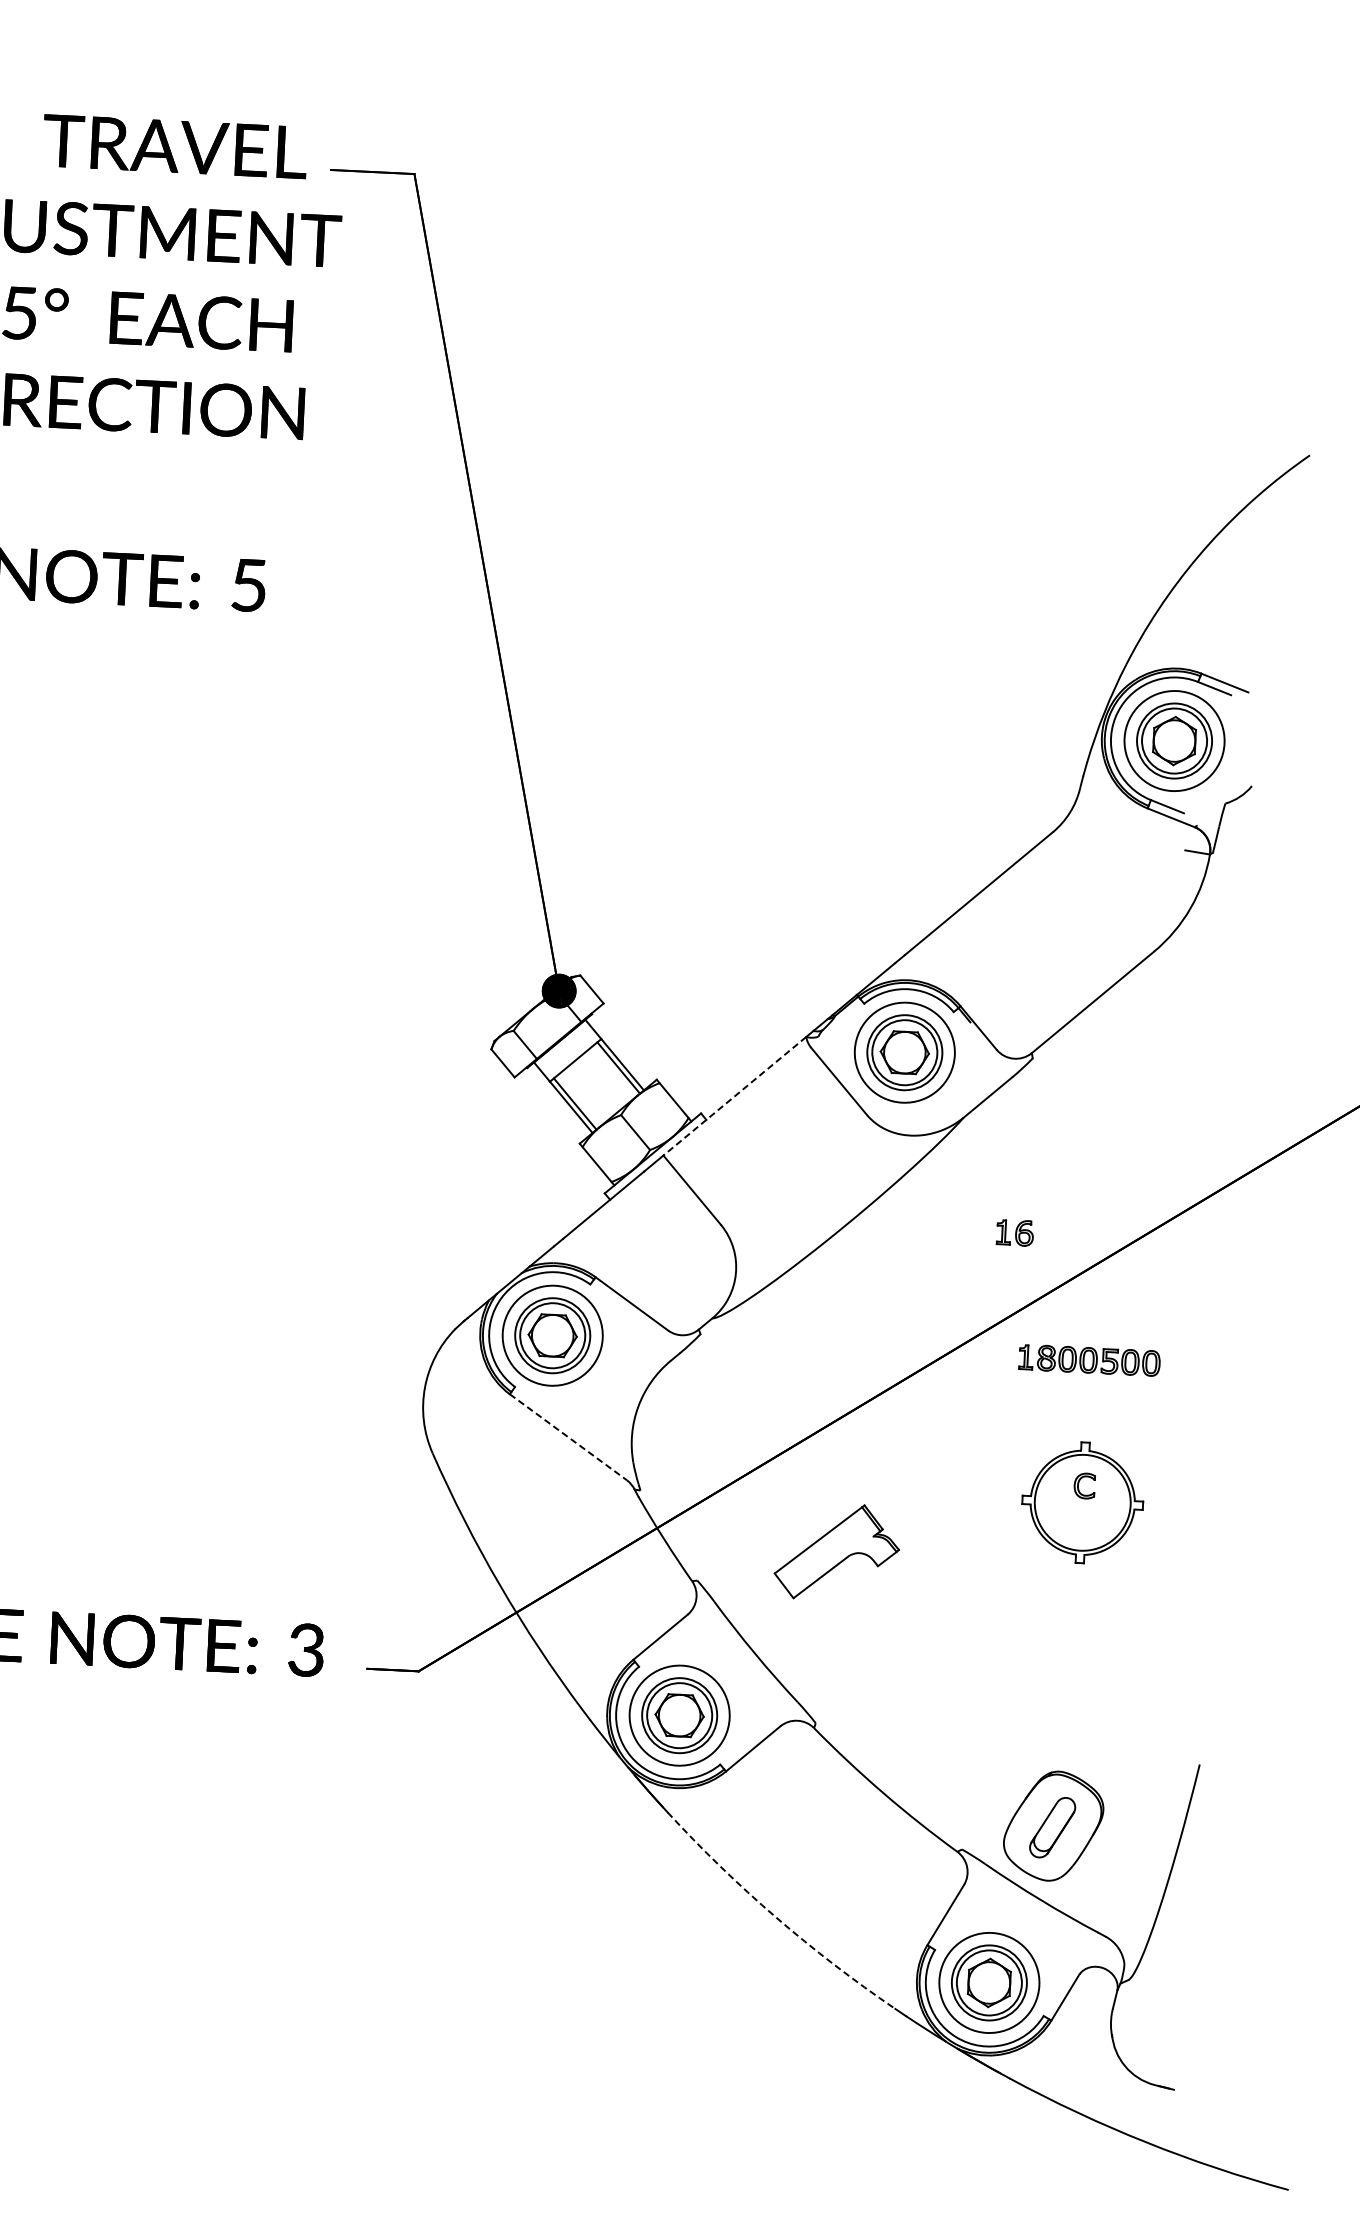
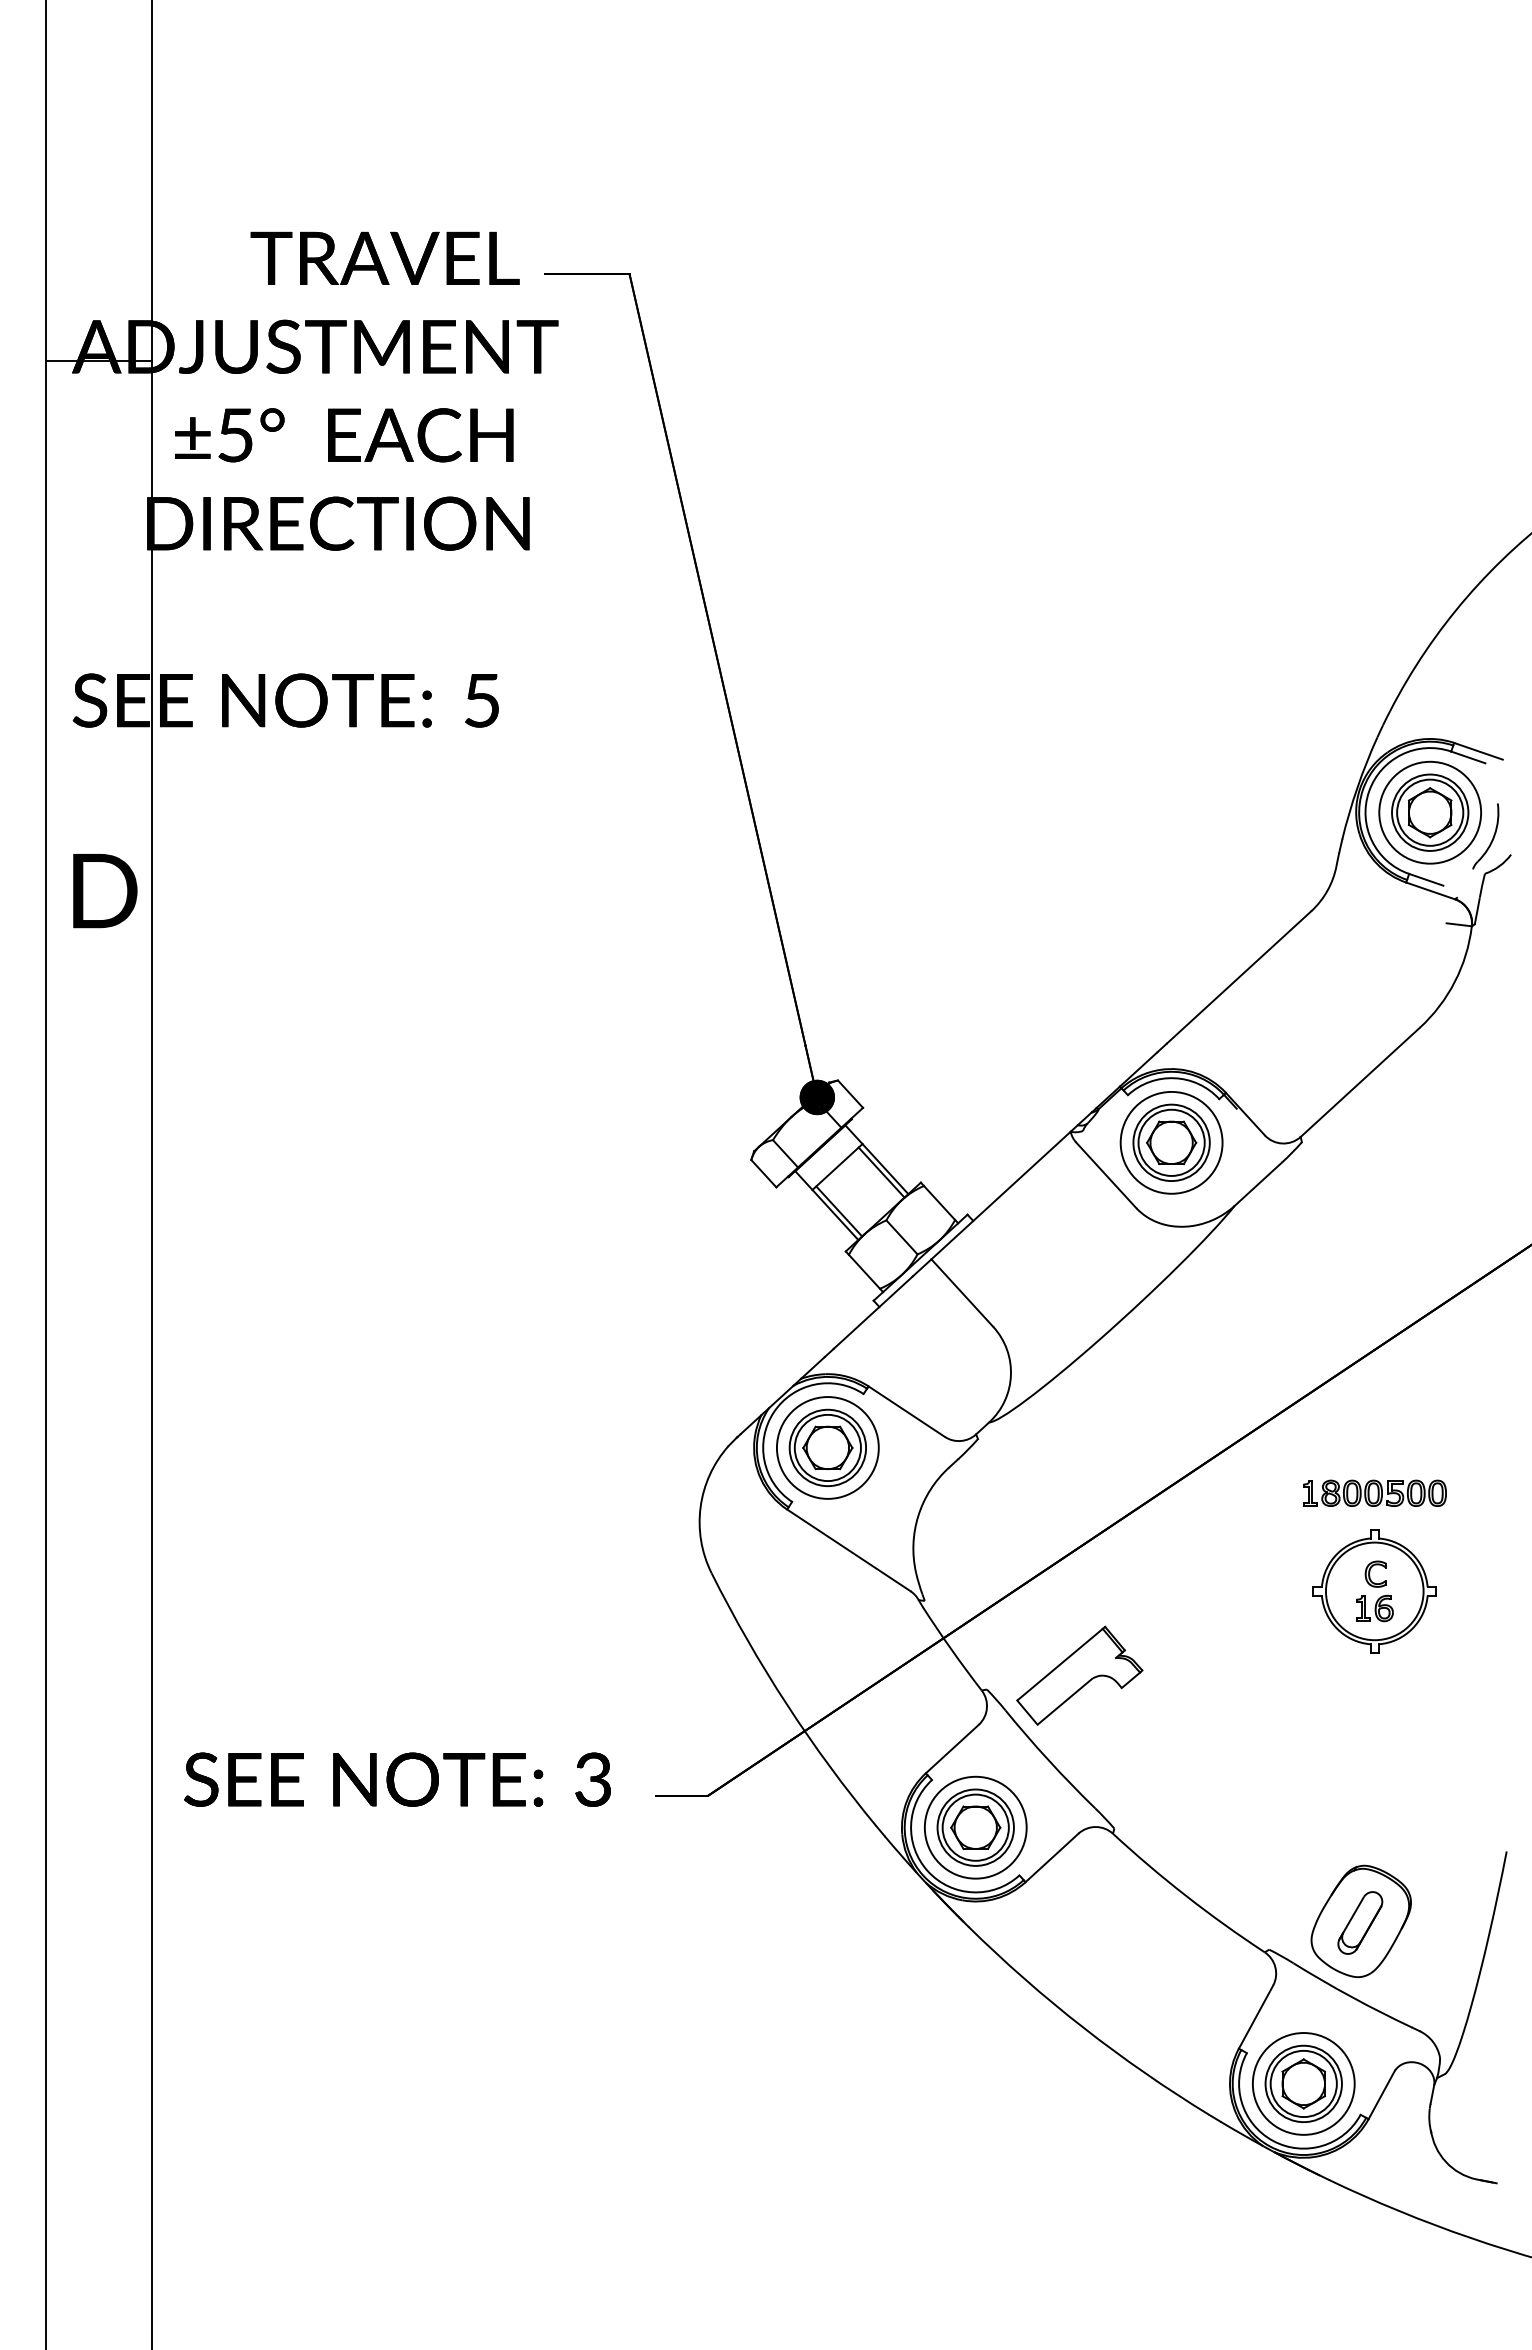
part: (1234, 768) -> (1492, 837), added
line: (734, 1096) -> (1000, 1195), dashed -> solid
part: (1014, 1232) -> (1374, 1608), moved
part: (1089, 1359) -> (1374, 1492), moved
line: (569, 1437) -> (849, 1550), dashed -> solid
part: (837, 1551) -> (1079, 1675), moved
arc: (775, 1916) -> (1083, 2027), dashed -> solid

